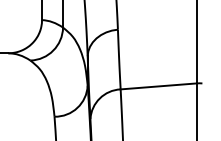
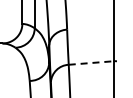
line: (159, 85) -> (91, 62), solid -> dashed

